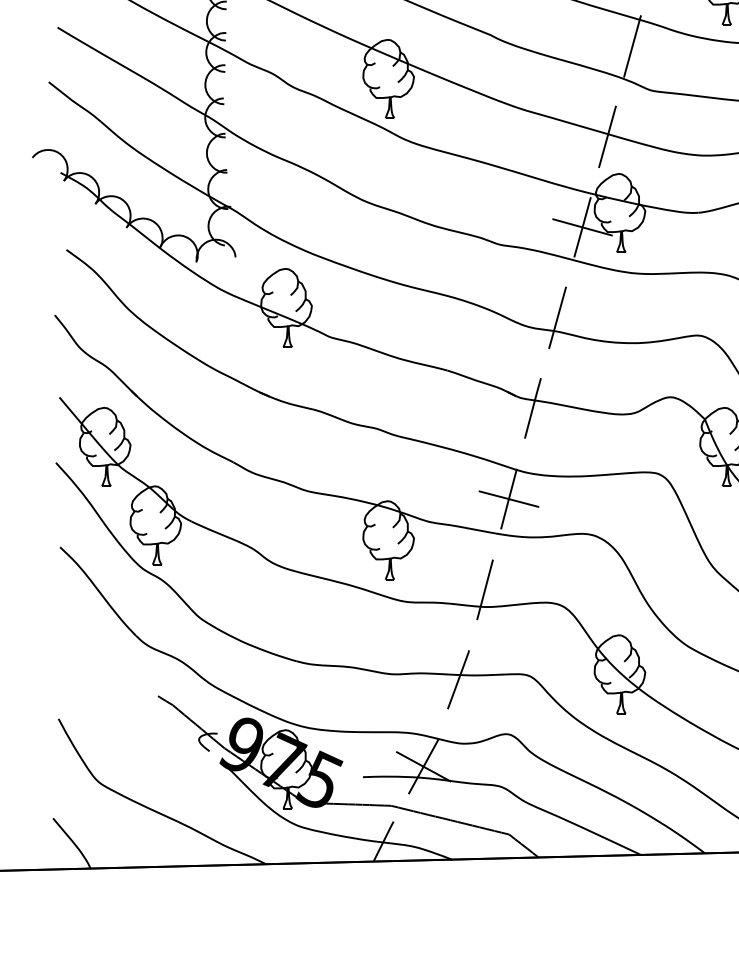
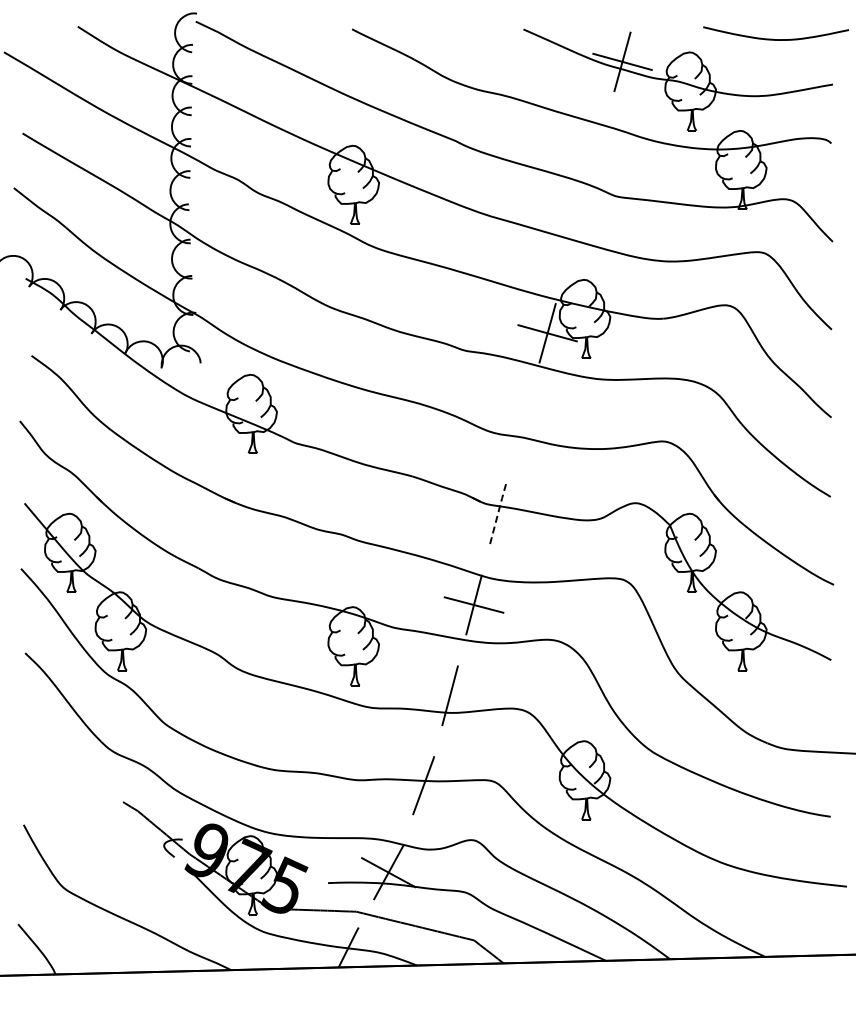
line: (632, 46) -> (597, 152), removed
line: (607, 136) -> (572, 242), removed
line: (557, 317) -> (522, 423), removed
line: (532, 408) -> (497, 514), solid -> dashed

